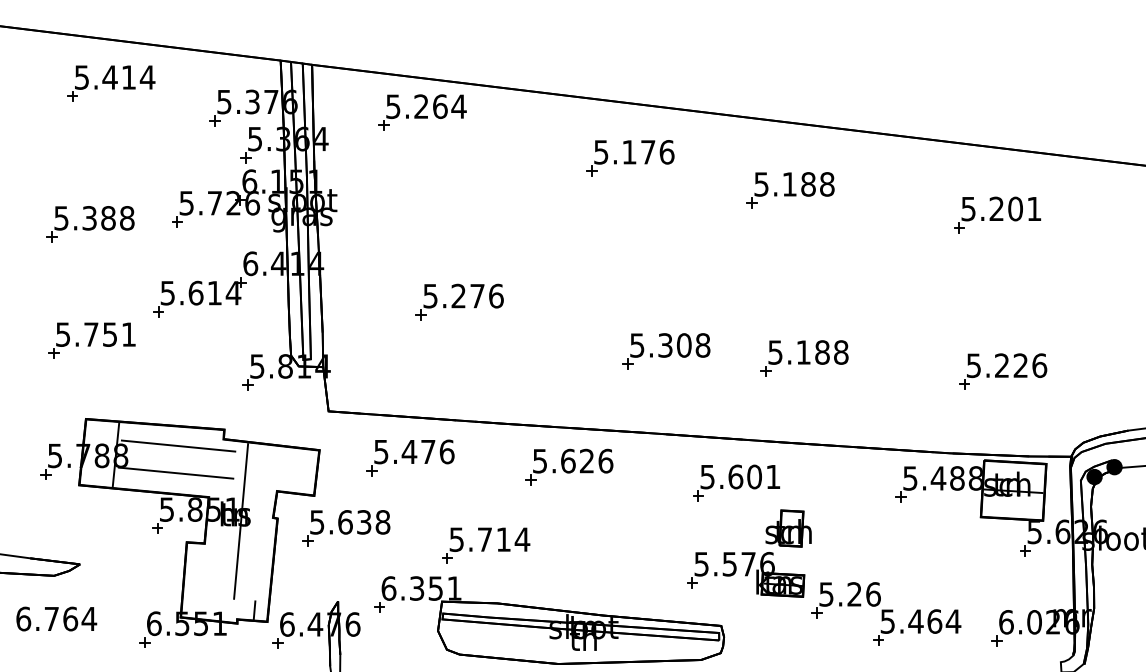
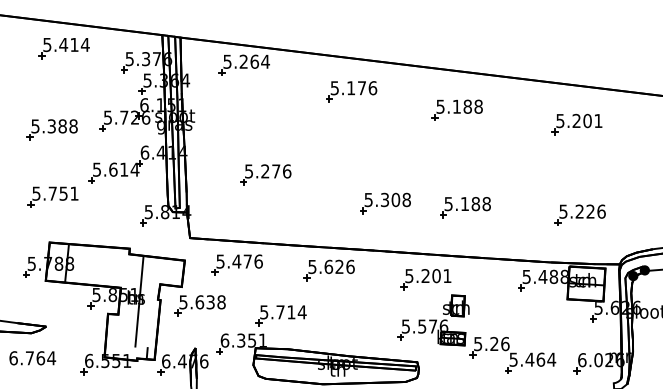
part: (630, 157) -> (351, 91), moved
line: (178, 444) -> (103, 257), removed
line: (175, 472) -> (101, 273), removed
text: (735, 477) -> (425, 276), 5.601 -> 5.201

